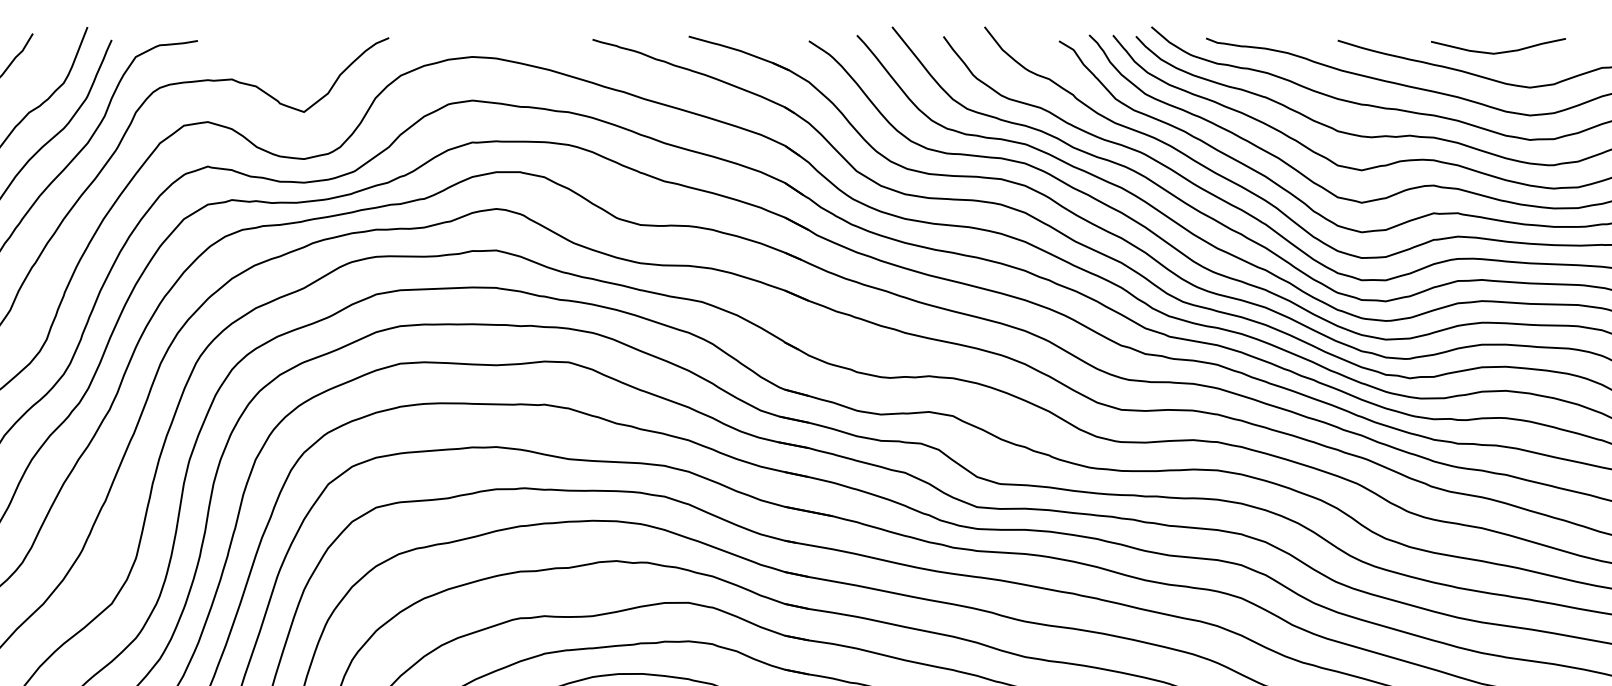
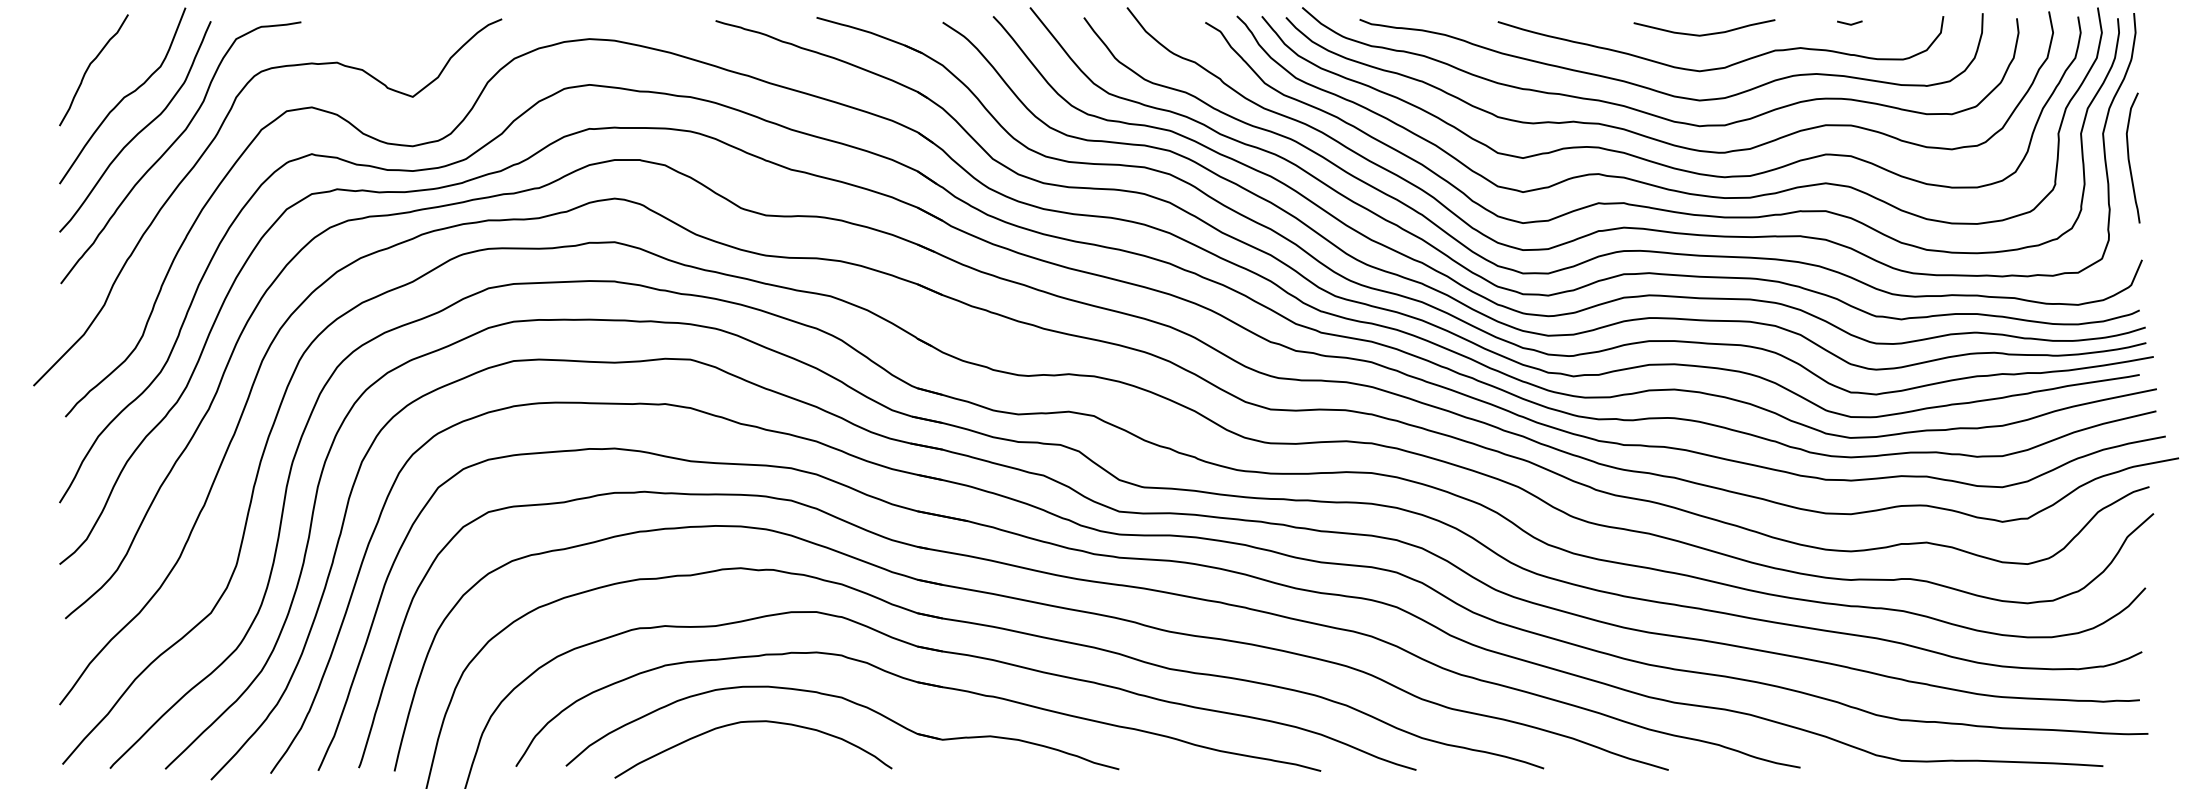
curve: (1500, 51) -> (1706, 33), moved

